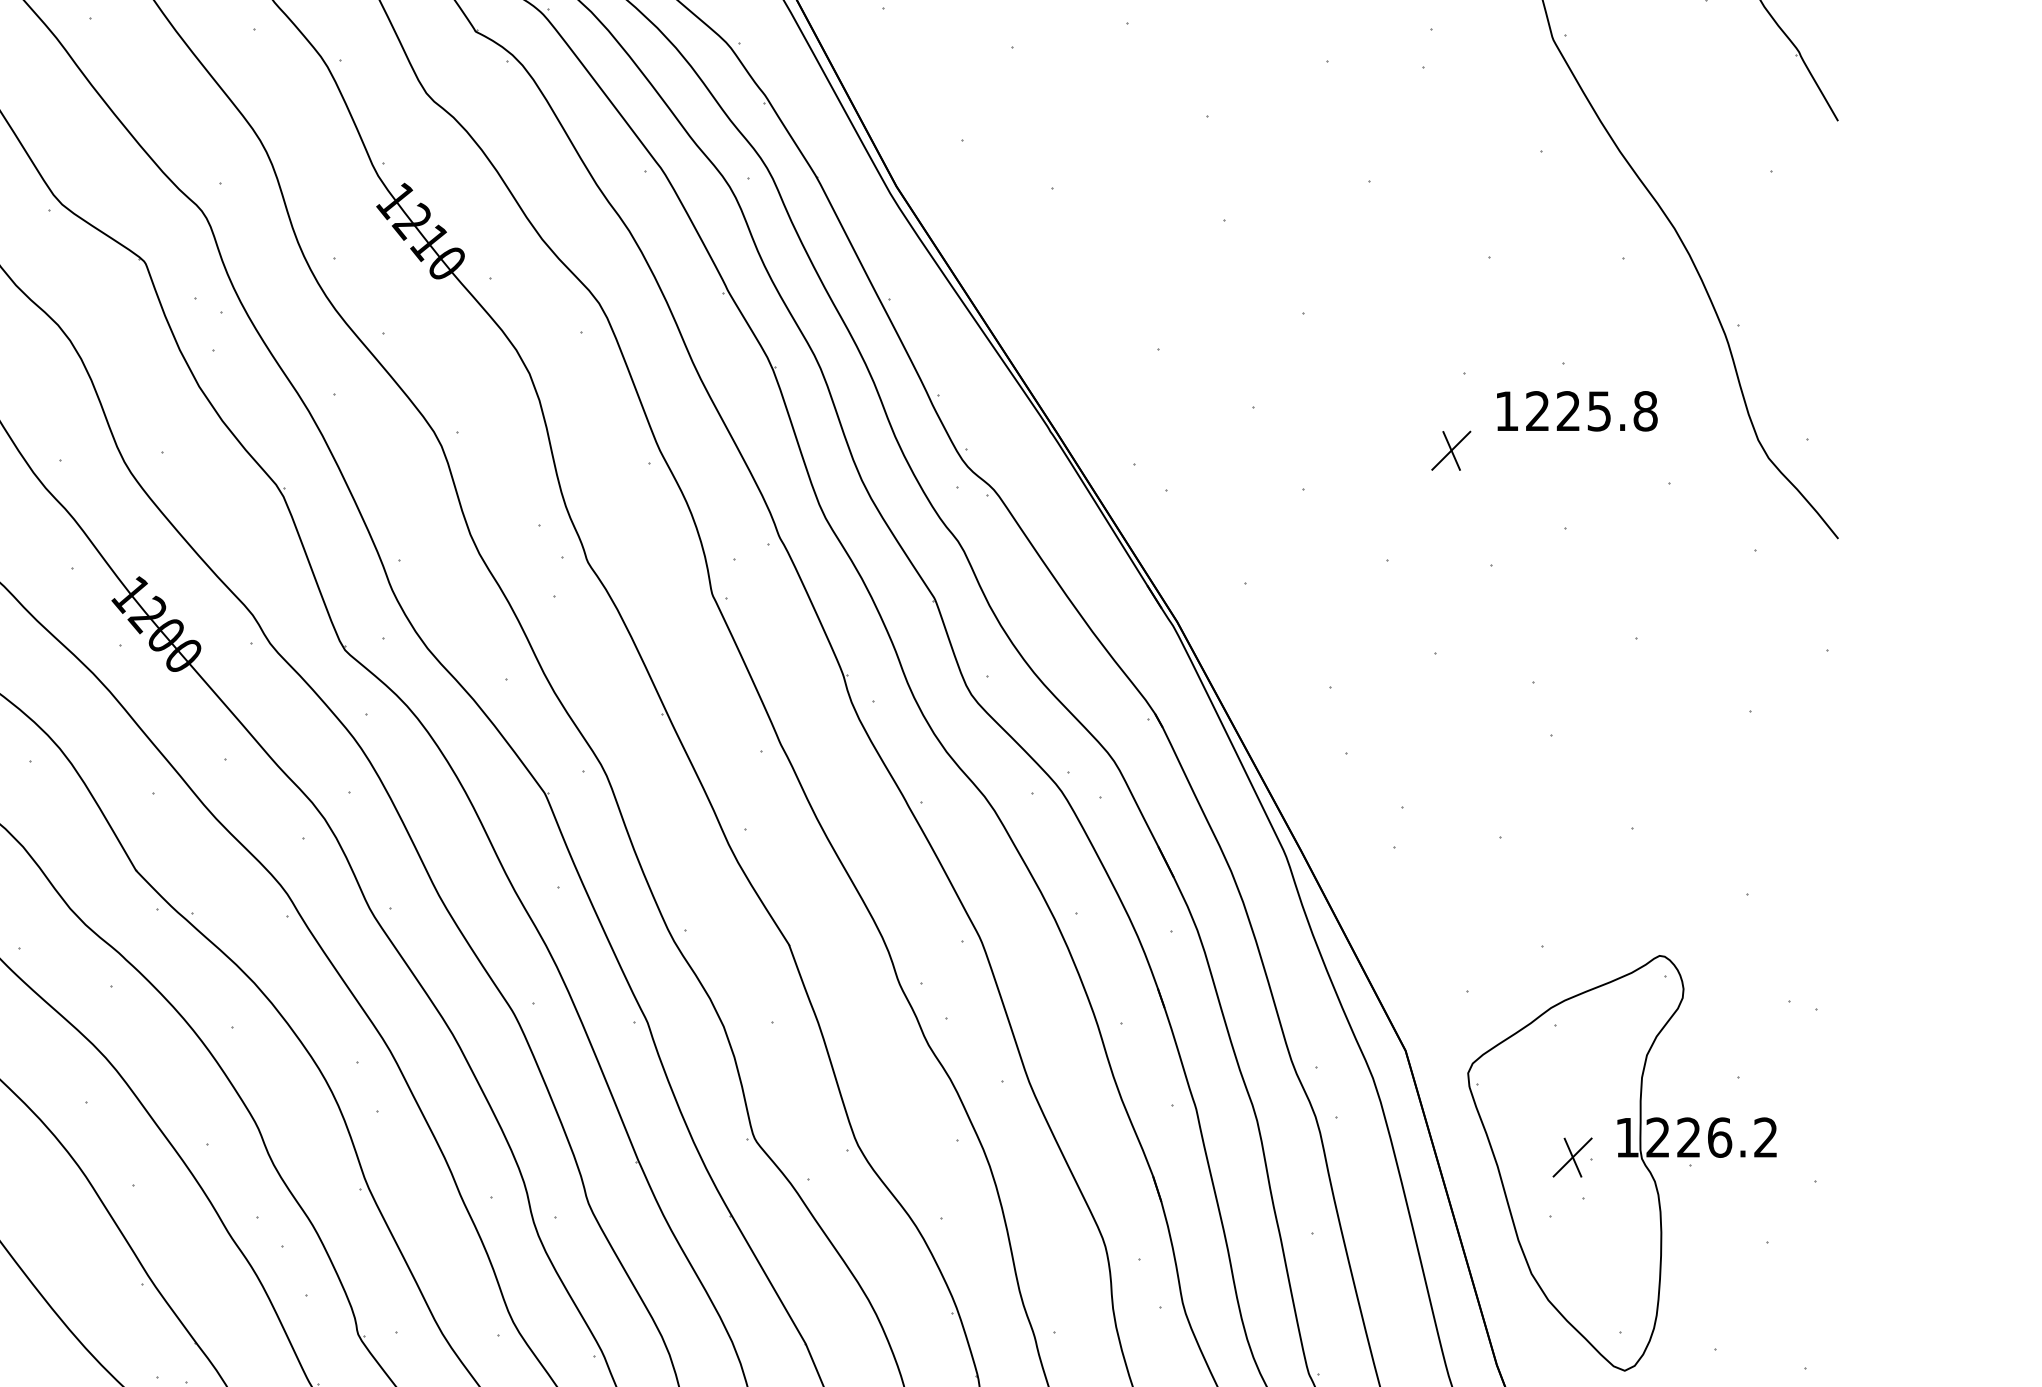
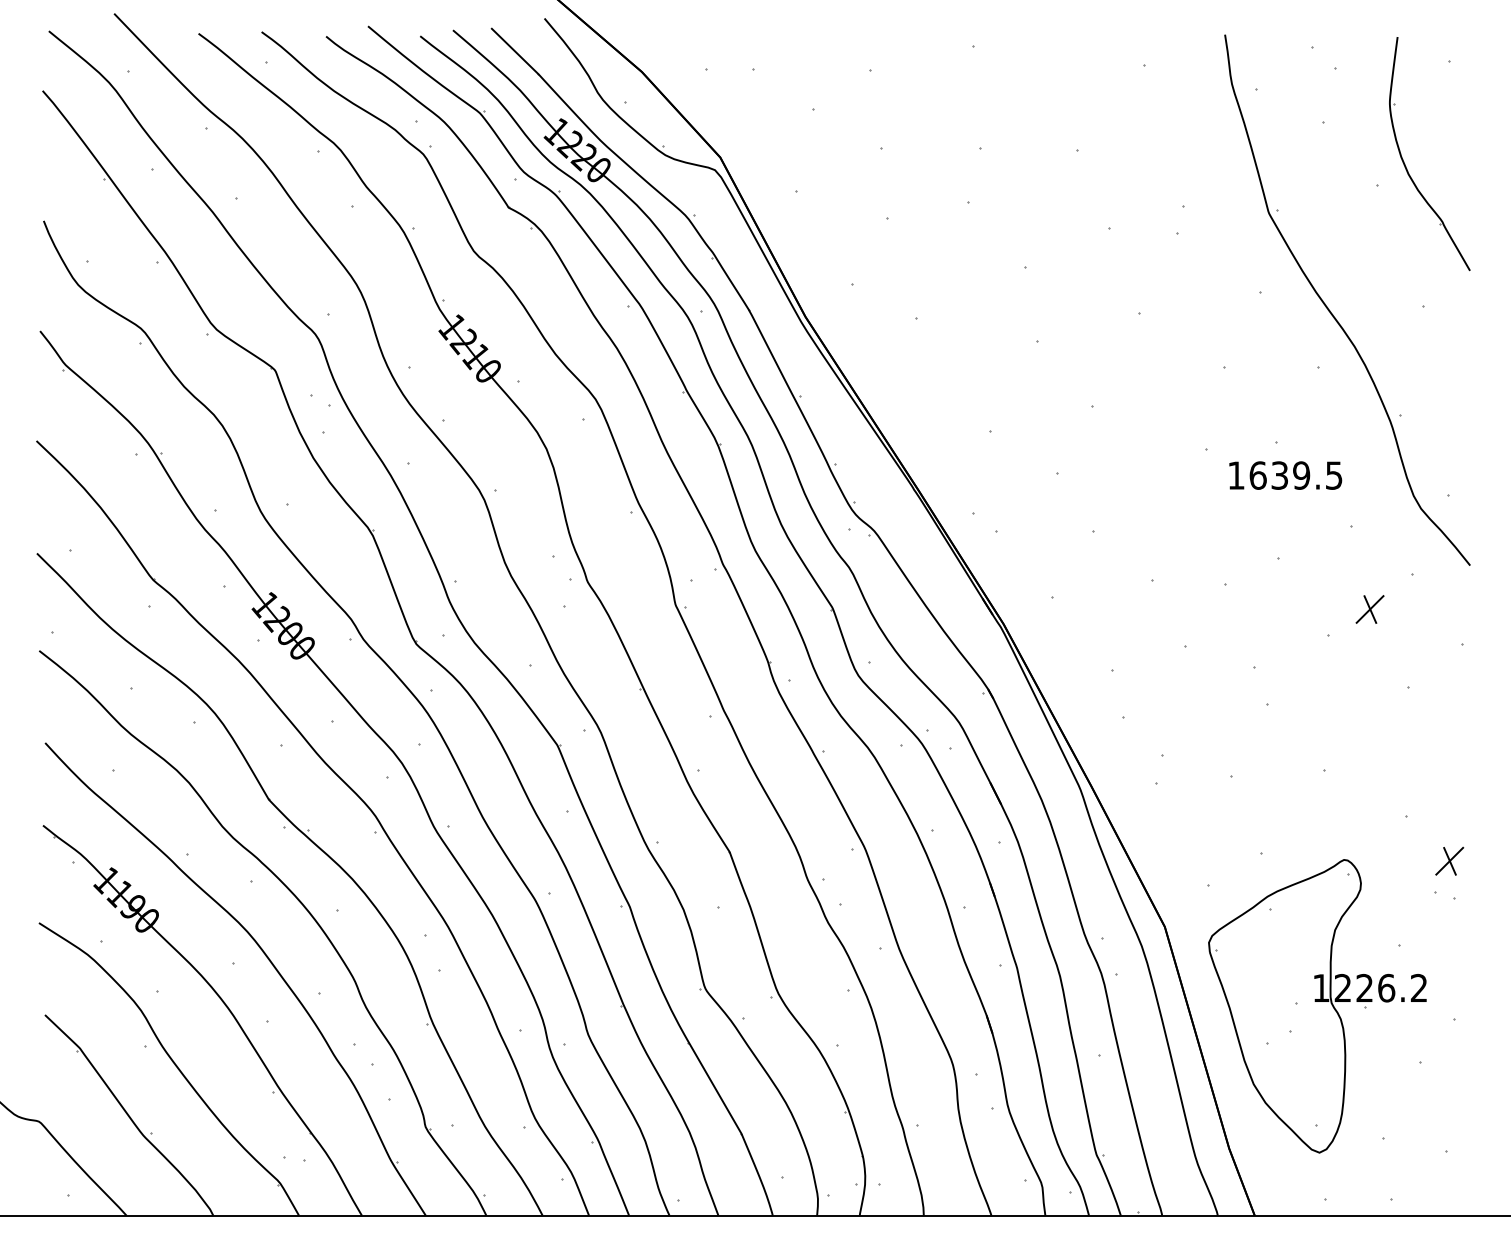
text: (1590, 411) -> (1295, 475), 1225.8 -> 1639.5
part: (1450, 450) -> (1369, 609), moved
part: (1572, 1156) -> (1449, 860), moved

